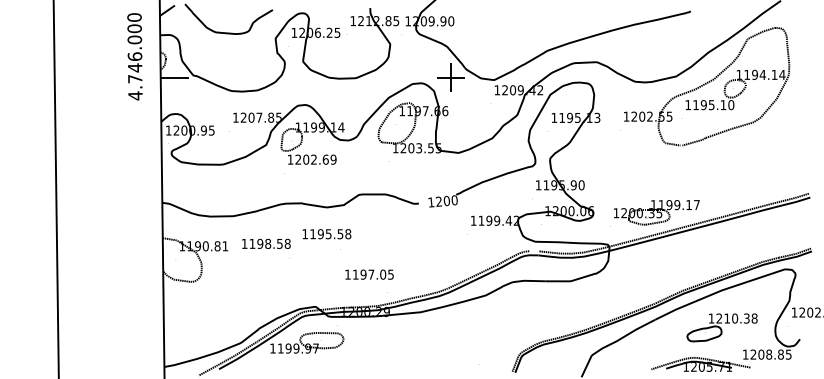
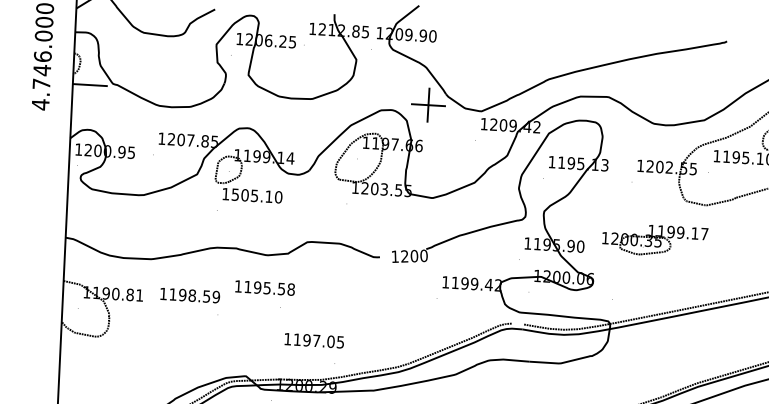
text: (315, 159) -> (256, 195), 1202.69 -> 1505.10
part: (656, 212) -> (654, 240), moved
text: (287, 243) -> (216, 296), 1198.58 -> 1198.59

